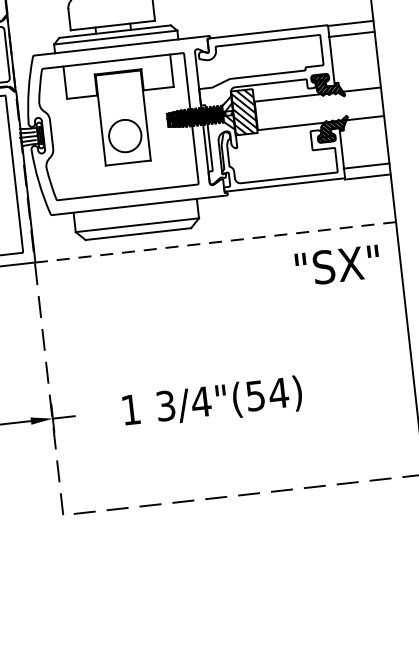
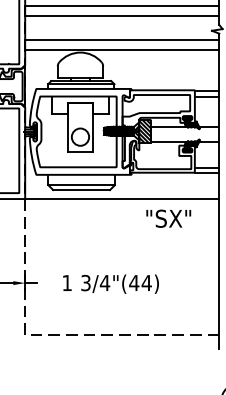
line: (216, 243) -> (122, 199), dashed -> solid
text: (337, 265) -> (168, 218), moved
text: (256, 396) -> (134, 283), 3/4"(54) -> 3/4"(44)

